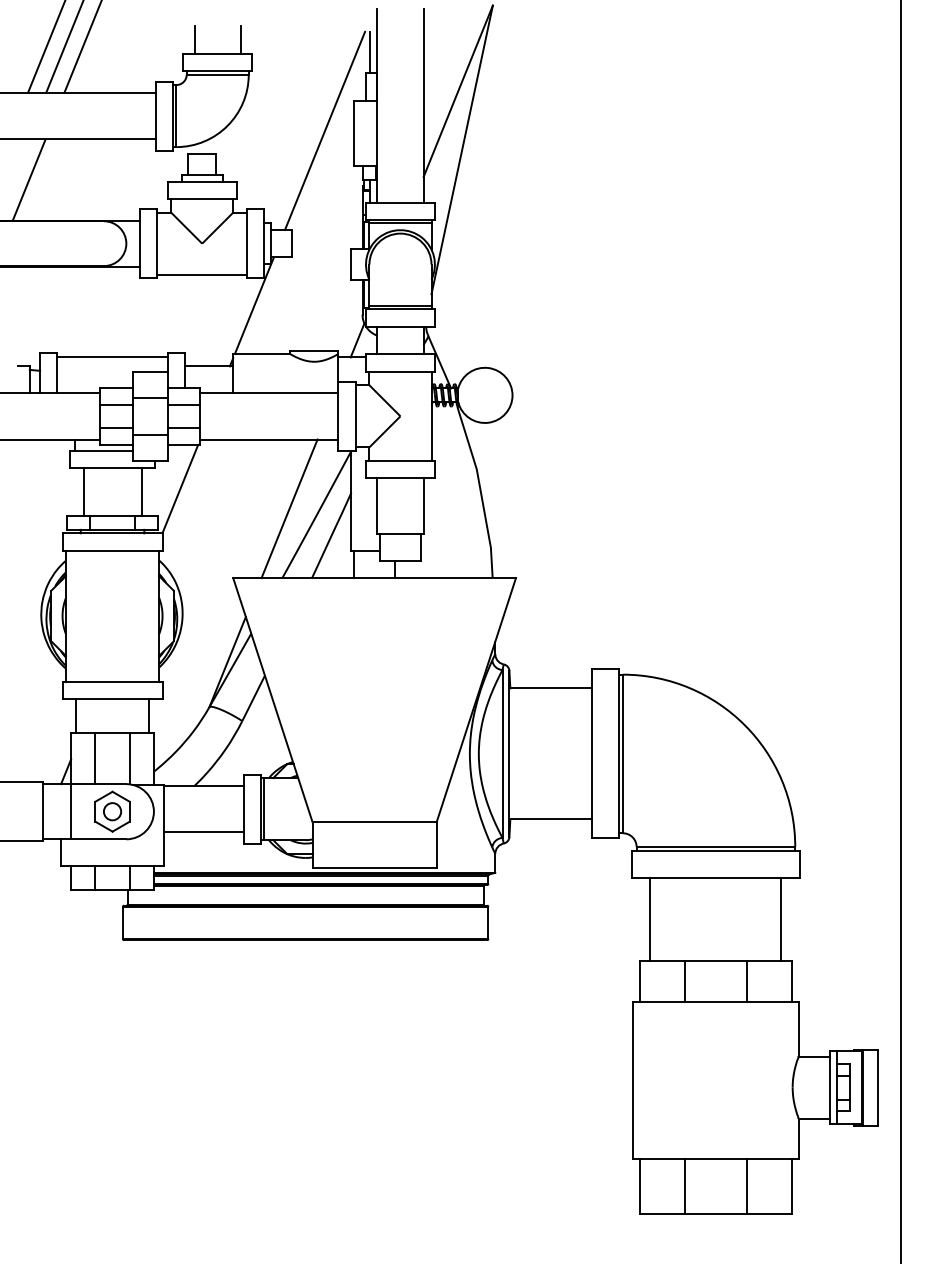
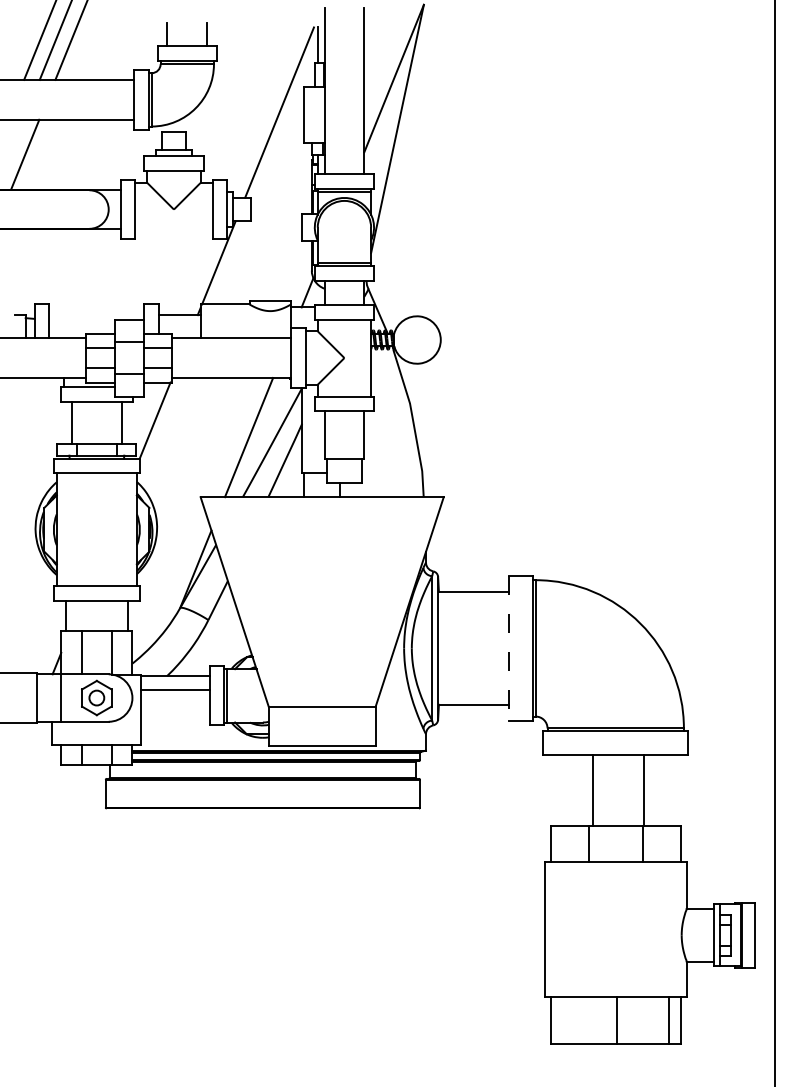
line: (201, 274) -> (173, 236), removed
line: (112, 357) -> (96, 307), removed
line: (592, 754) -> (509, 648), solid -> dashed
line: (204, 832) -> (175, 689), moved
line: (650, 919) -> (593, 790), moved
line: (781, 919) -> (644, 790), moved
line: (684, 1186) -> (616, 1020), moved
line: (747, 1186) -> (668, 1020), moved

